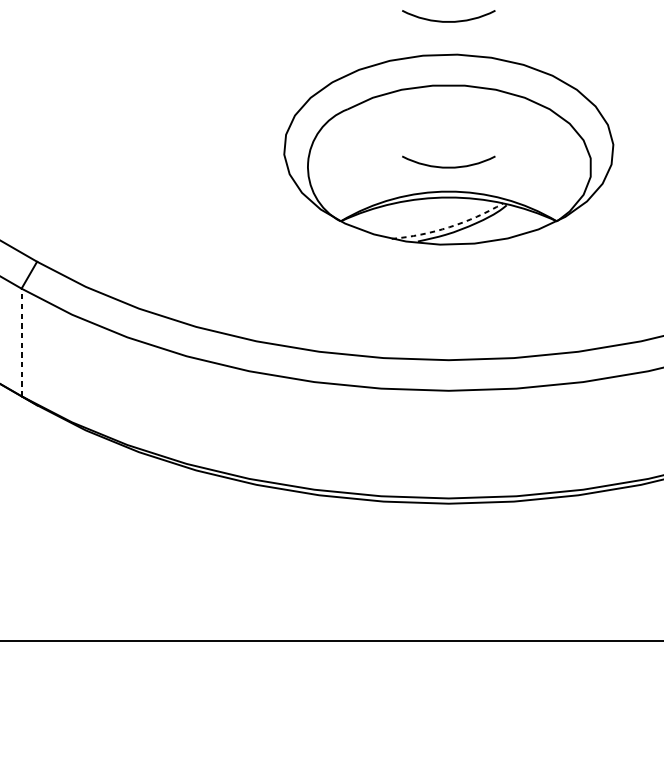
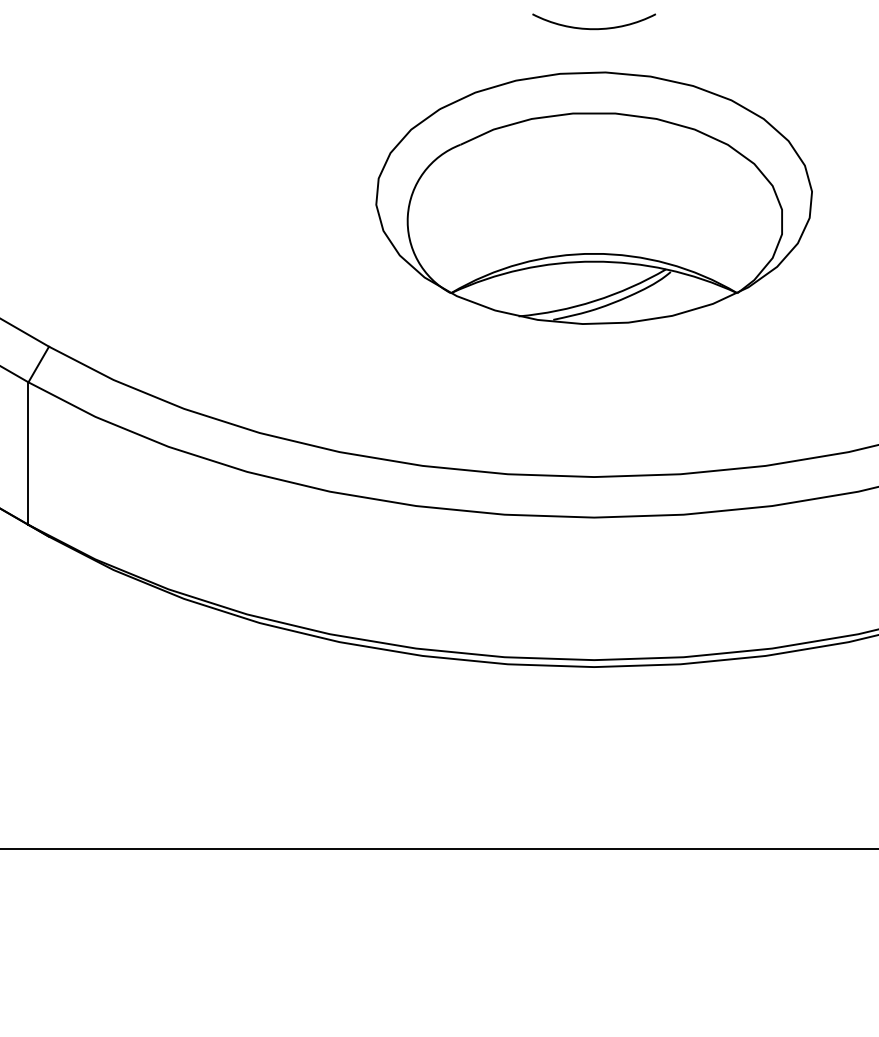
arc: (448, 167) -> (593, 221), removed
arc: (449, 227) -> (594, 301), dashed -> solid
line: (21, 342) -> (28, 453), dashed -> solid

